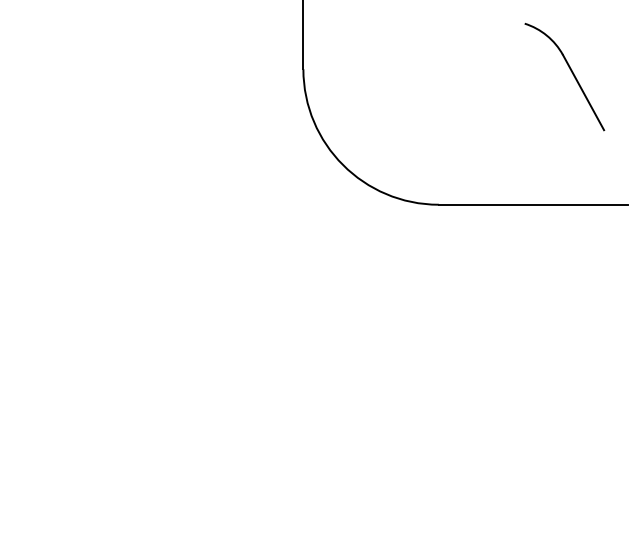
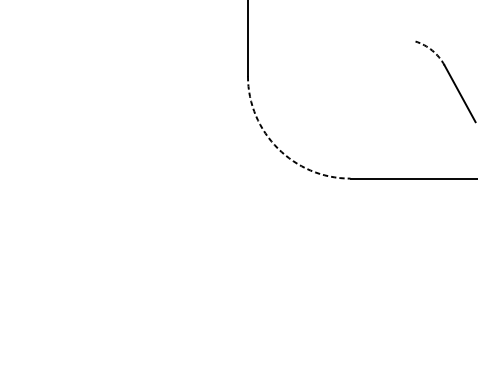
arc: (546, 35) -> (432, 50), solid -> dashed
arc: (343, 165) -> (278, 148), solid -> dashed

